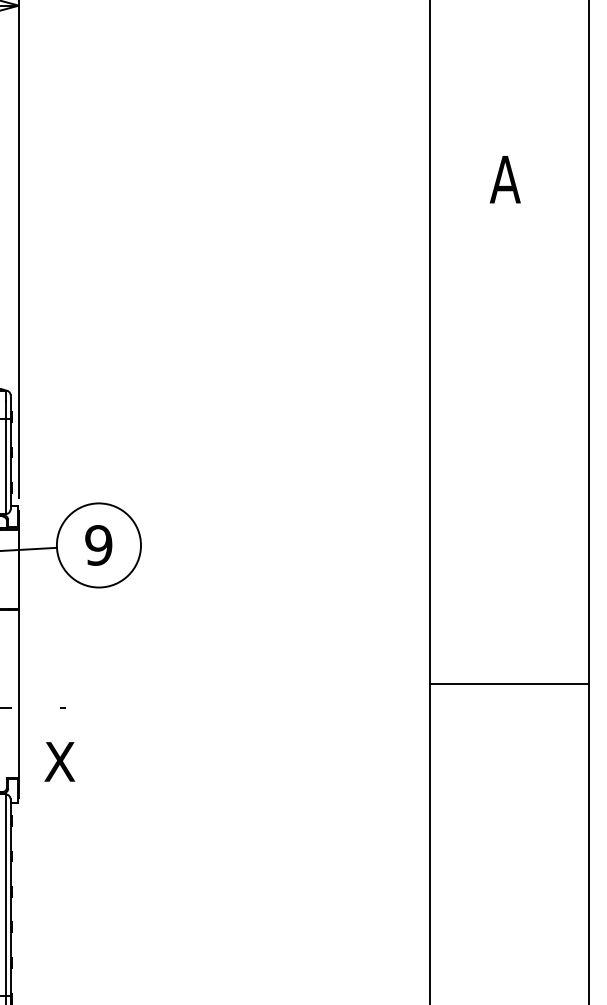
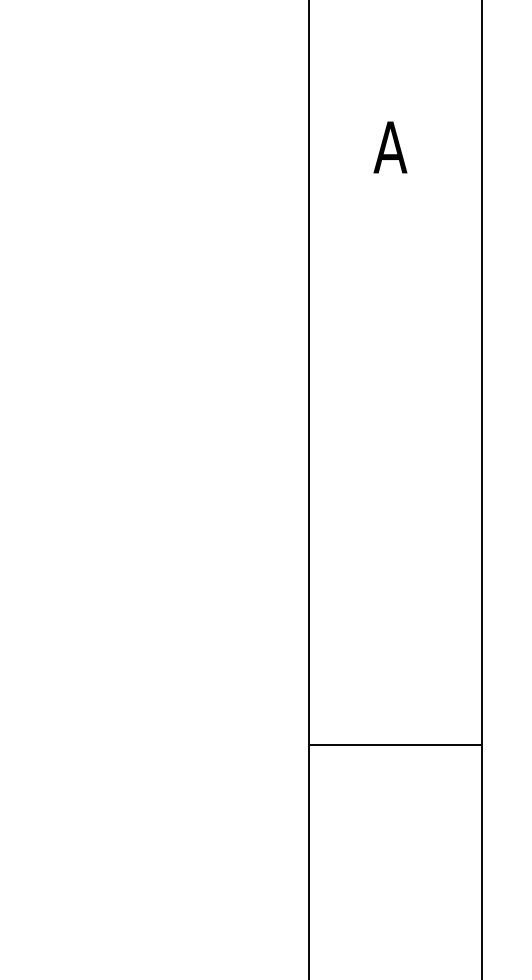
line: (509, 684) -> (395, 745), moved

